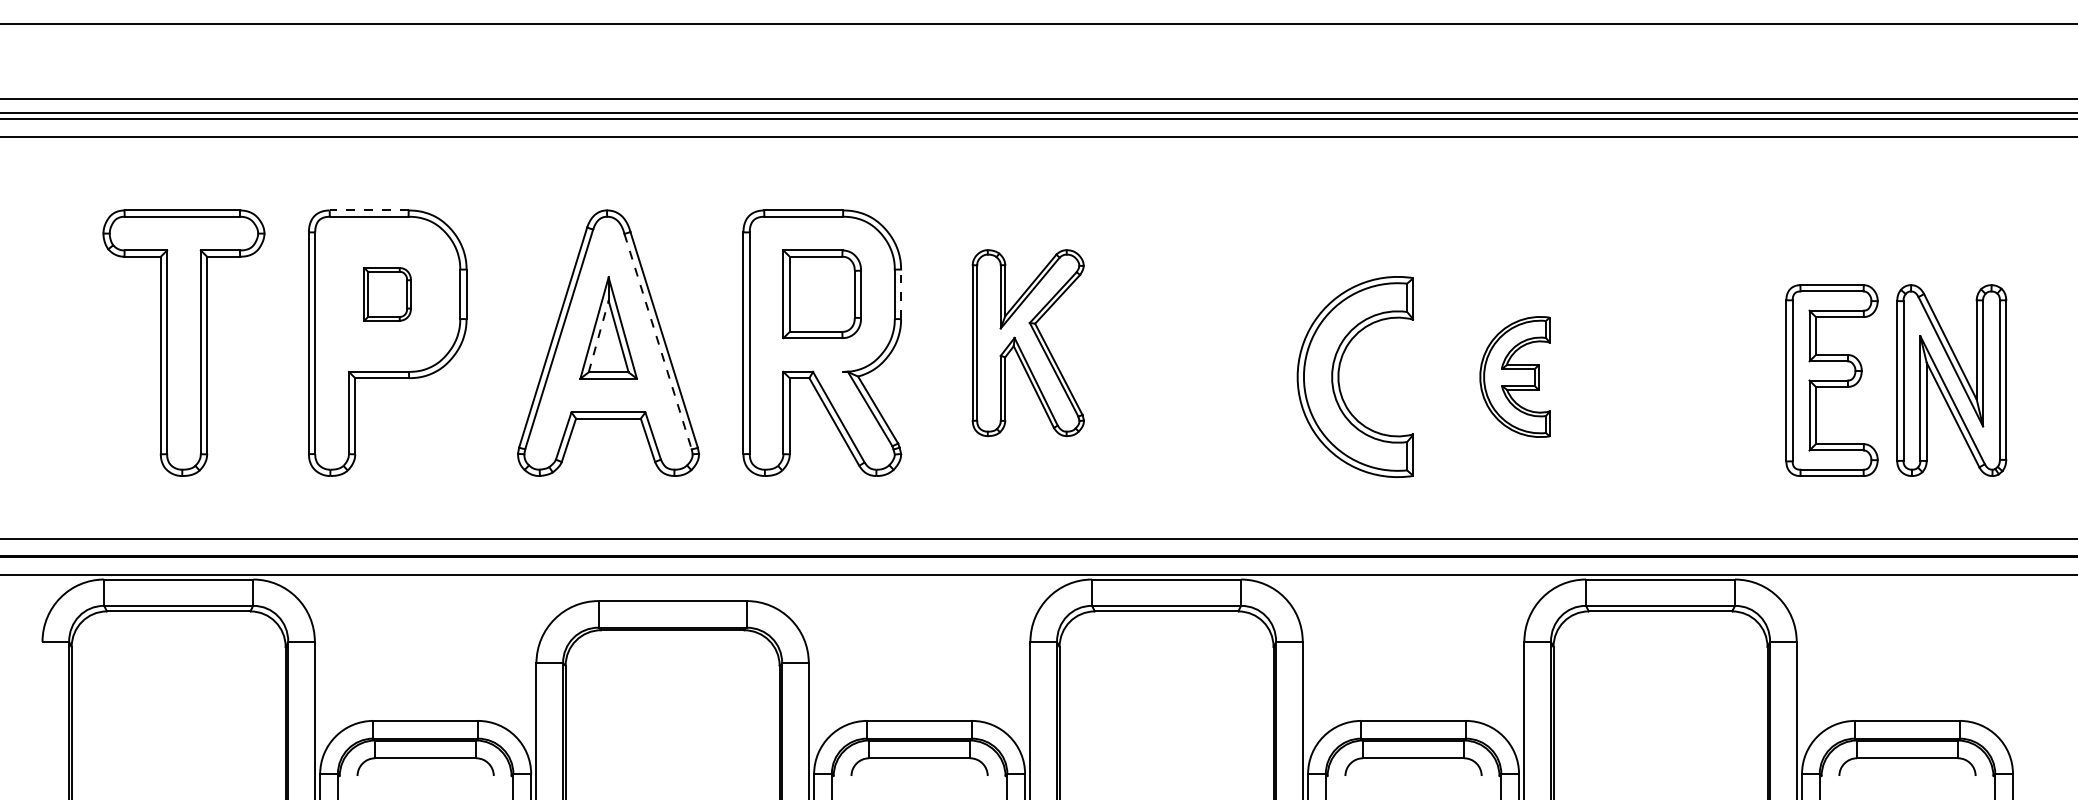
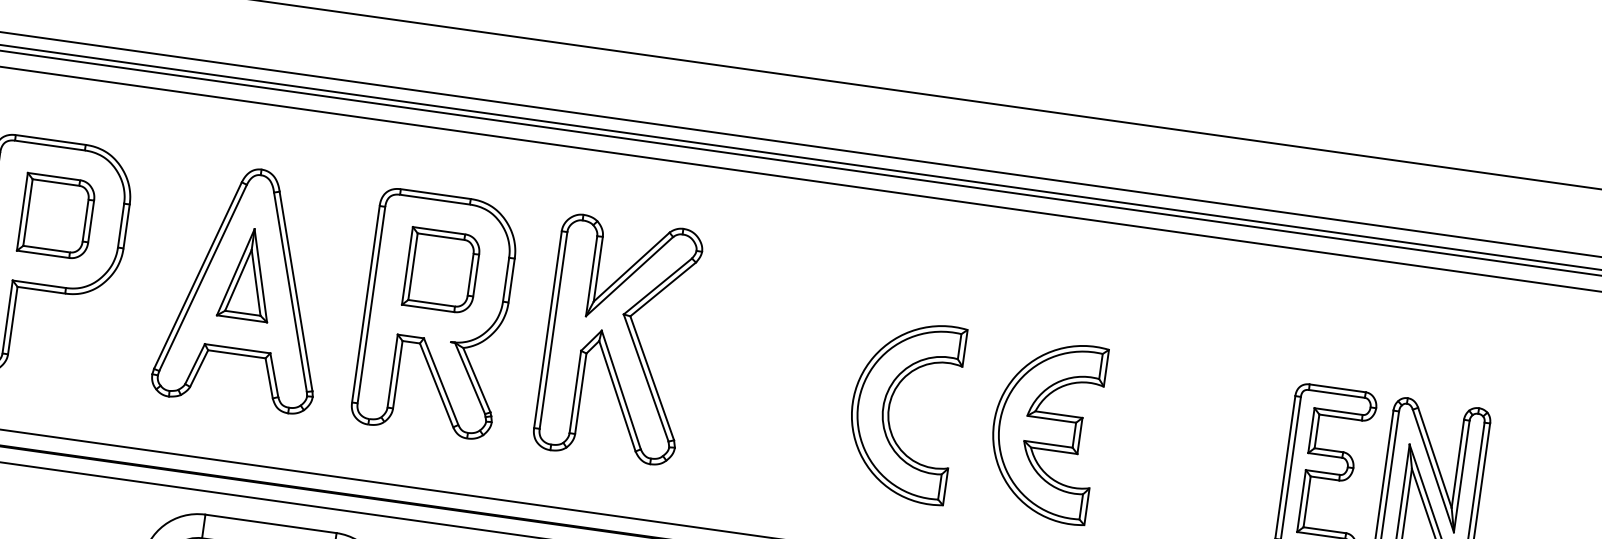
line: (368, 210) -> (50, 139), dashed -> solid
part: (387, 294) -> (56, 216), size x1.67
line: (901, 294) -> (511, 280), dashed -> solid
line: (598, 336) -> (238, 280), dashed -> solid
line: (658, 341) -> (290, 292), dashed -> solid
part: (1028, 342) -> (618, 339), size x1.43
part: (1514, 376) -> (1044, 429), size x1.67

